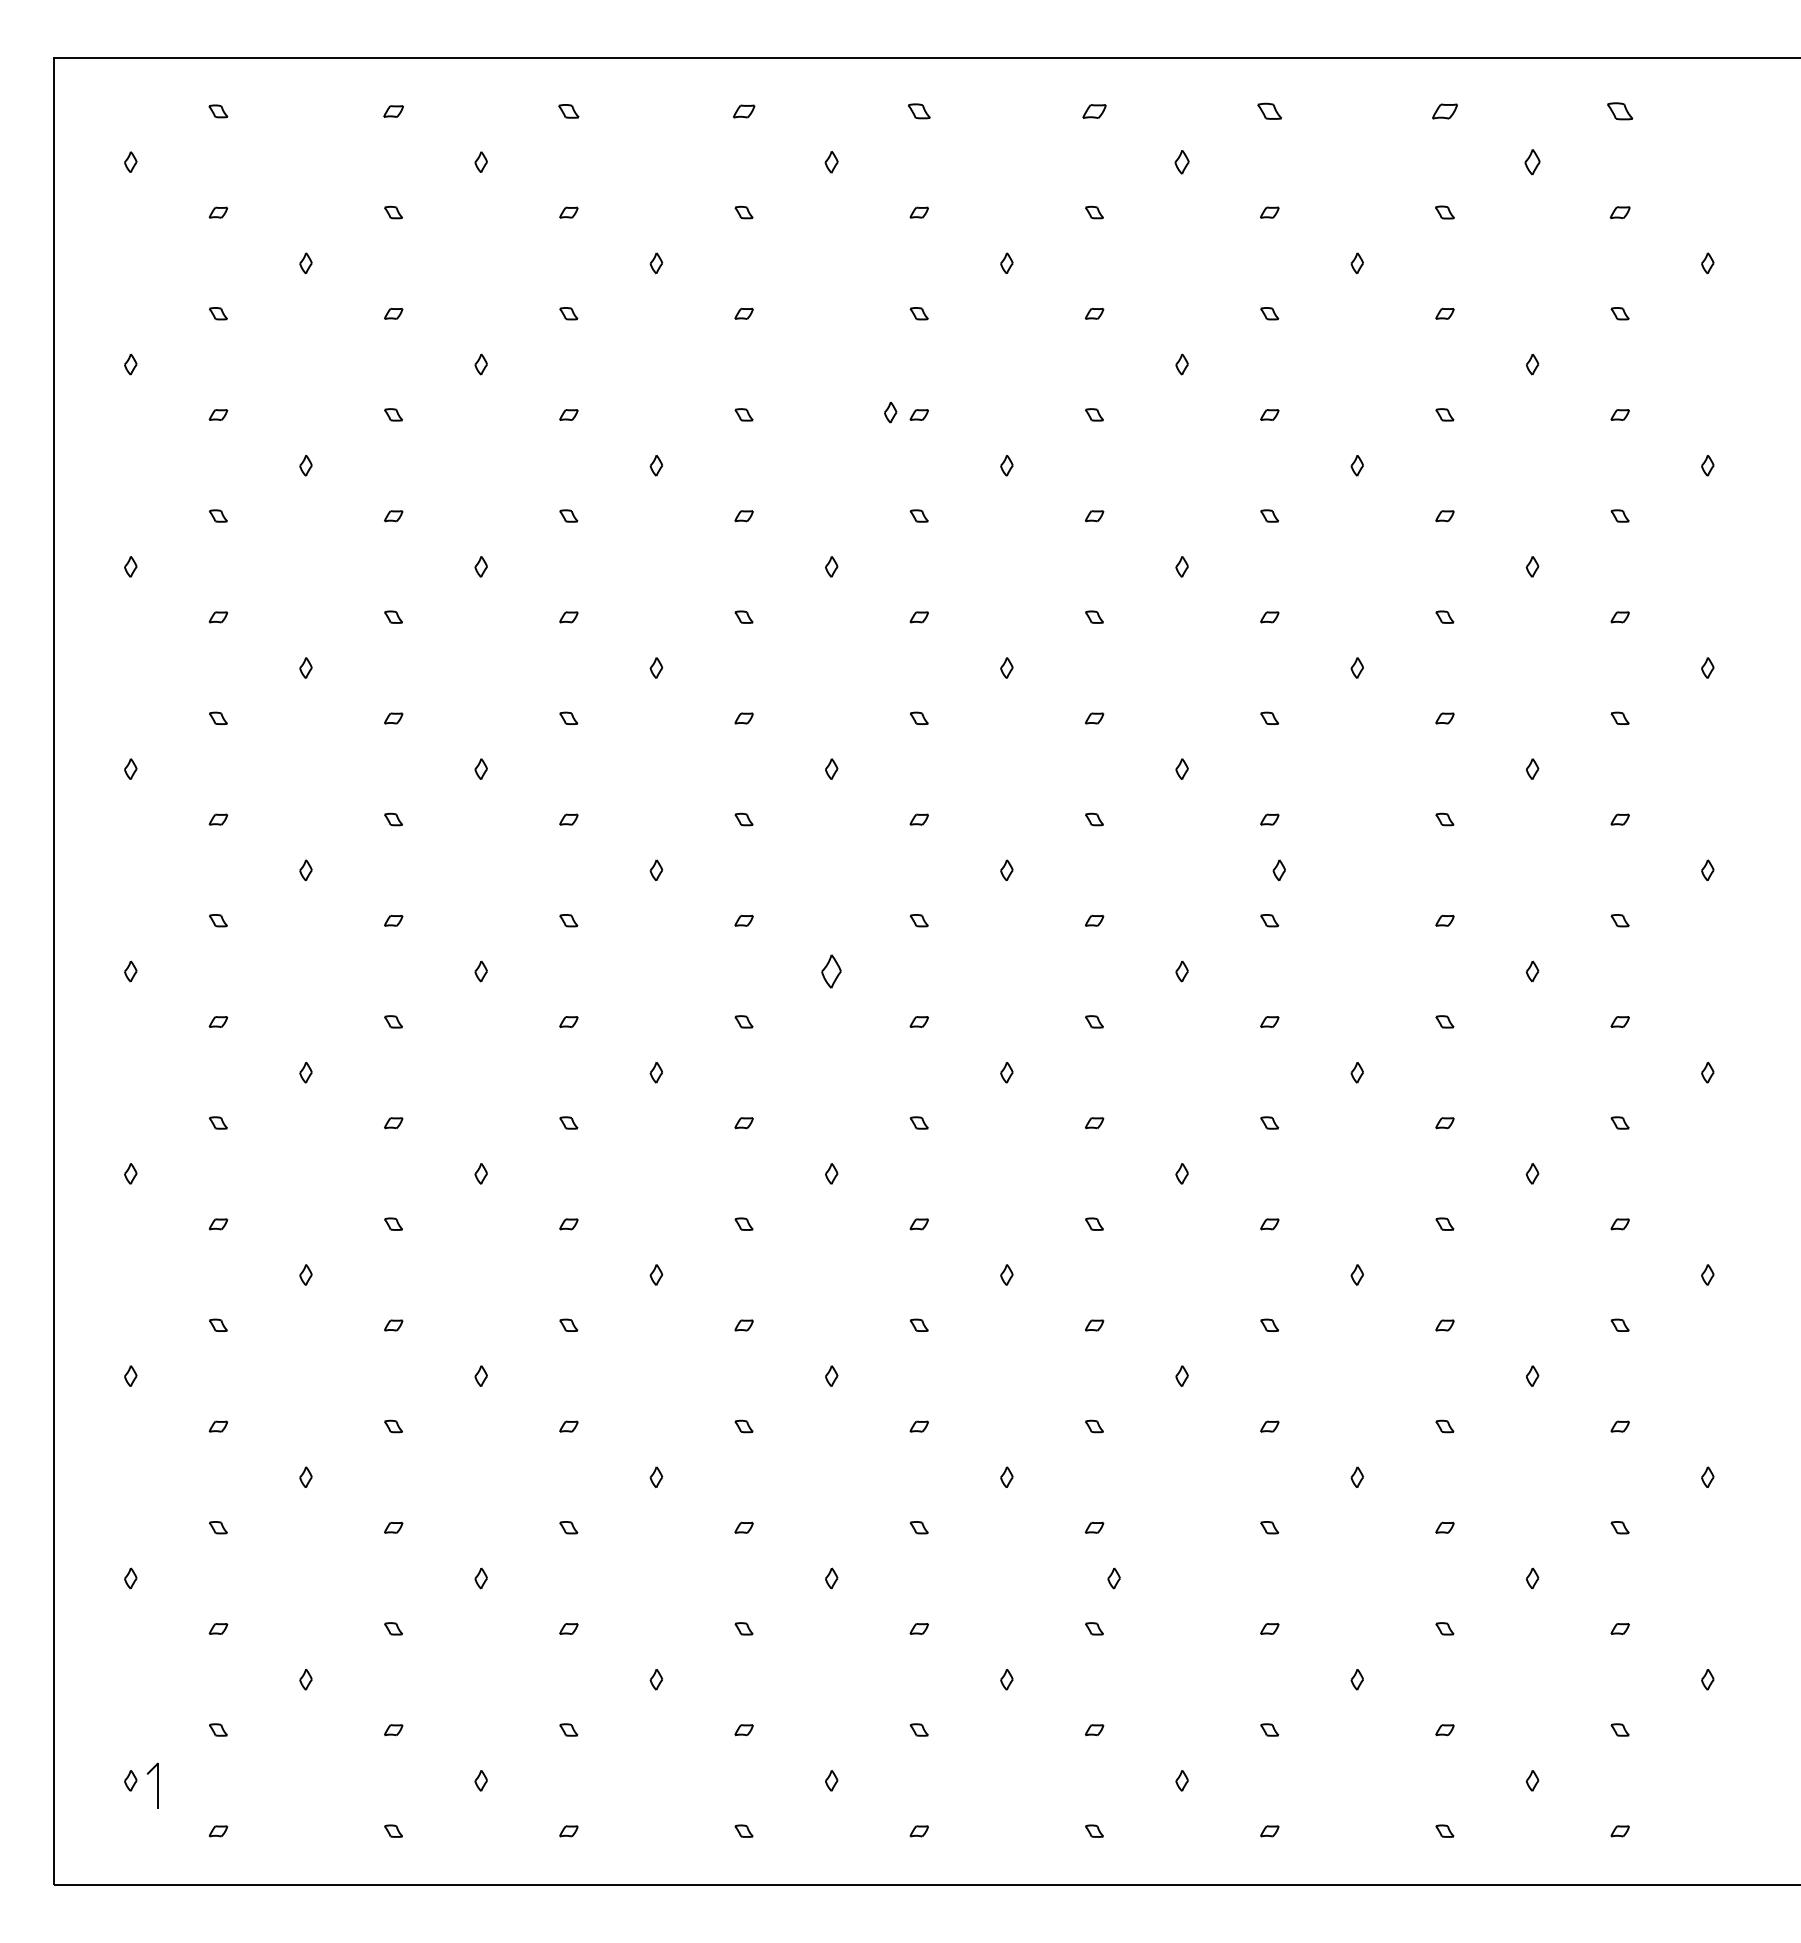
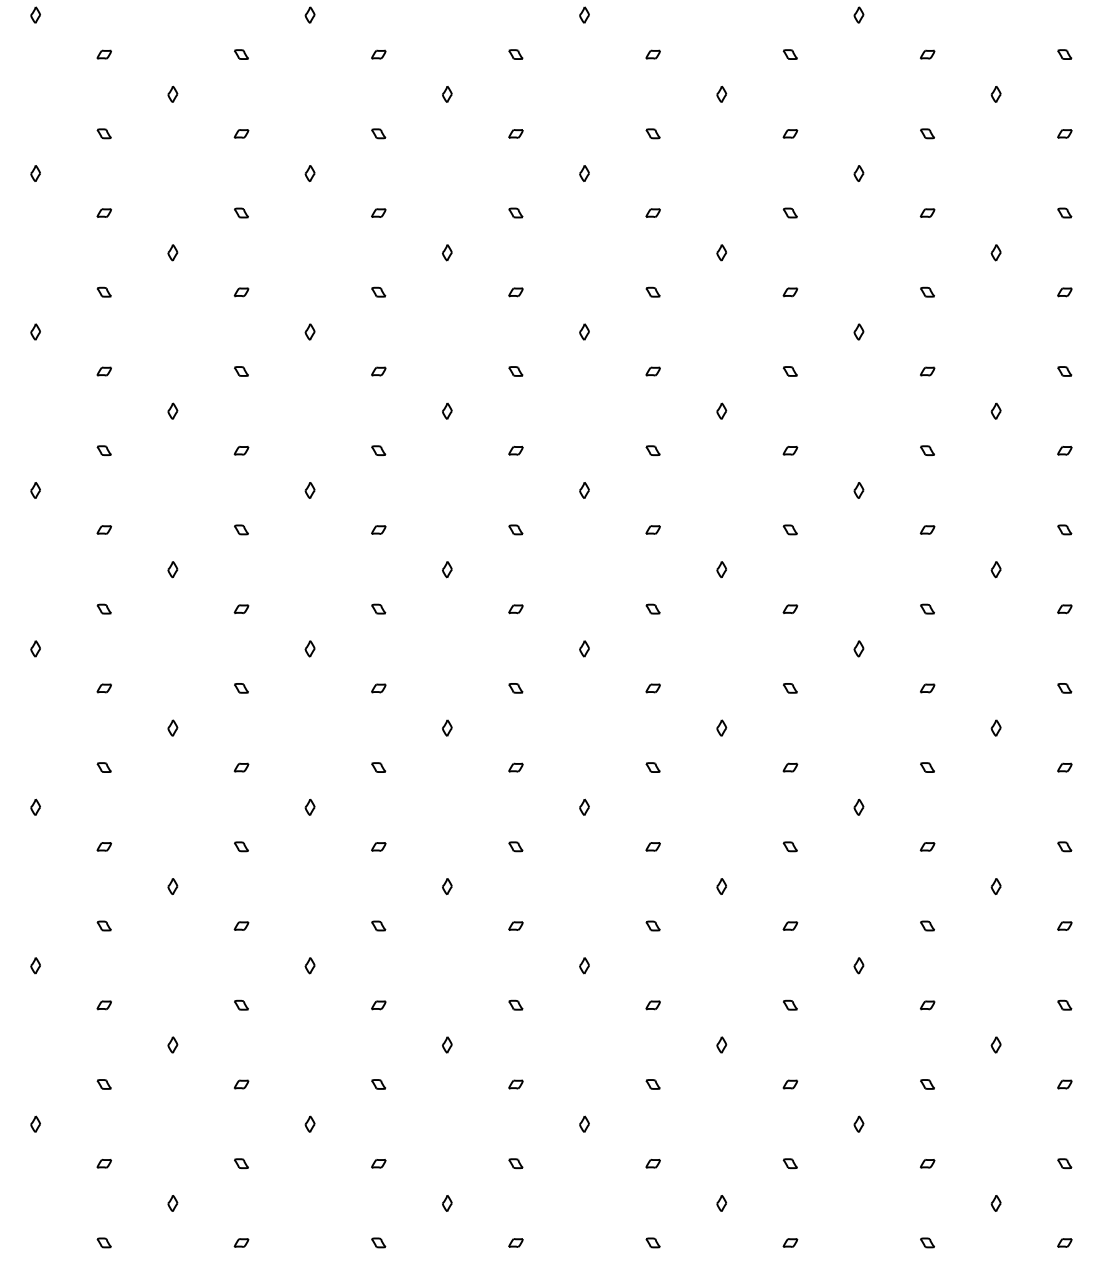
part: (890, 412) -> (447, 94), moved
part: (1278, 870) -> (858, 490), moved
part: (831, 971) -> (447, 569), size x0.62
part: (1113, 1578) -> (721, 1045), moved

